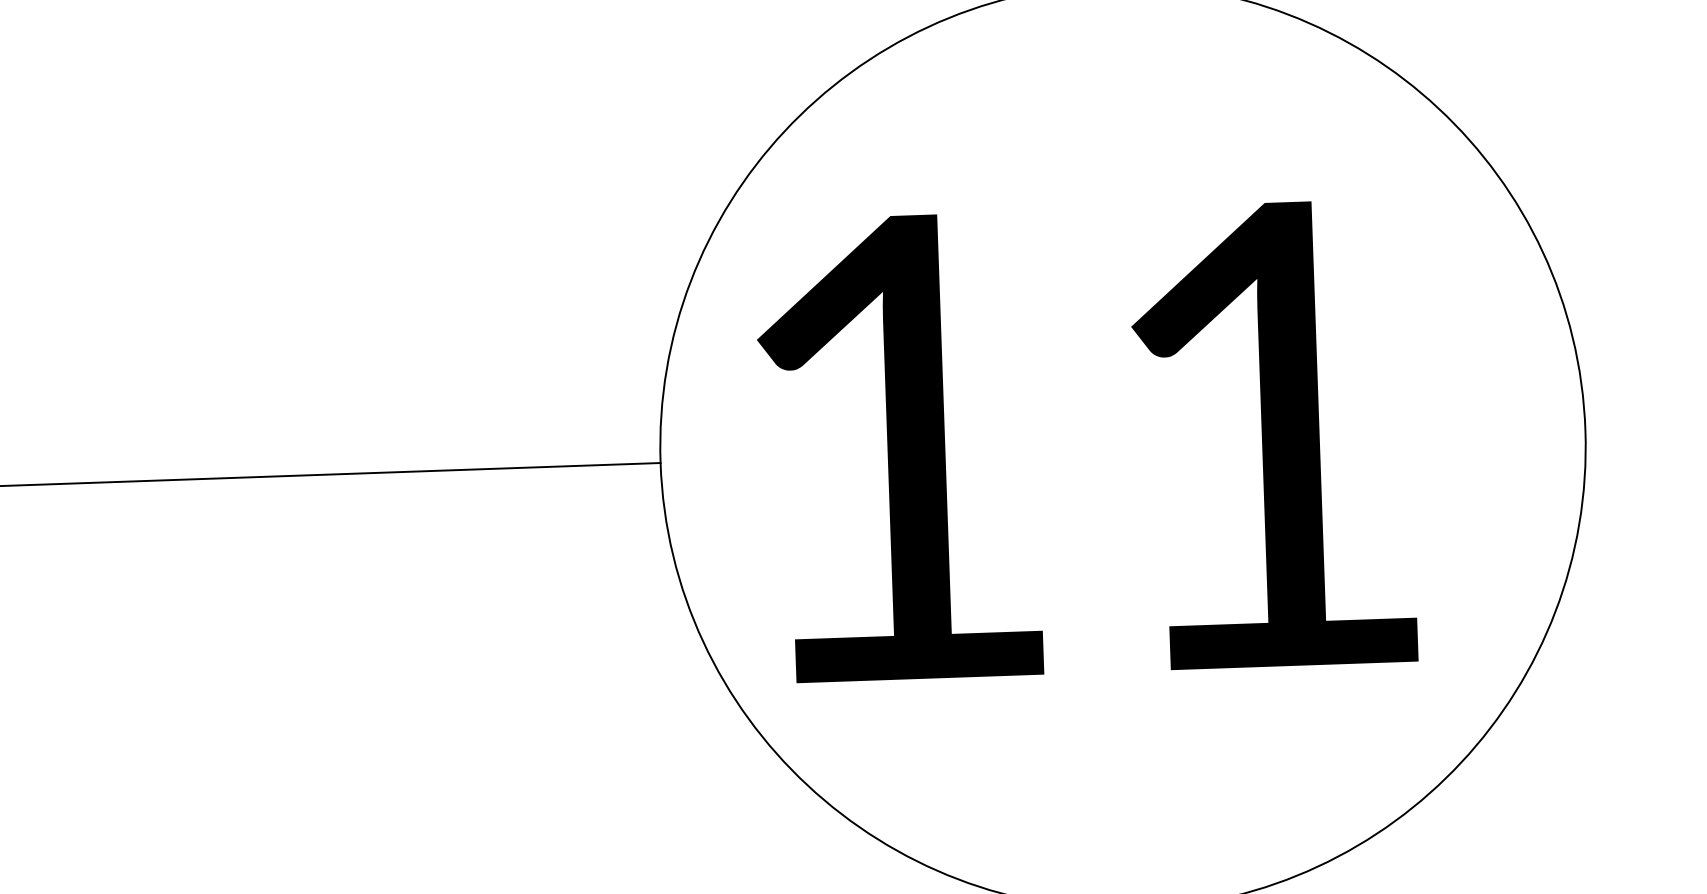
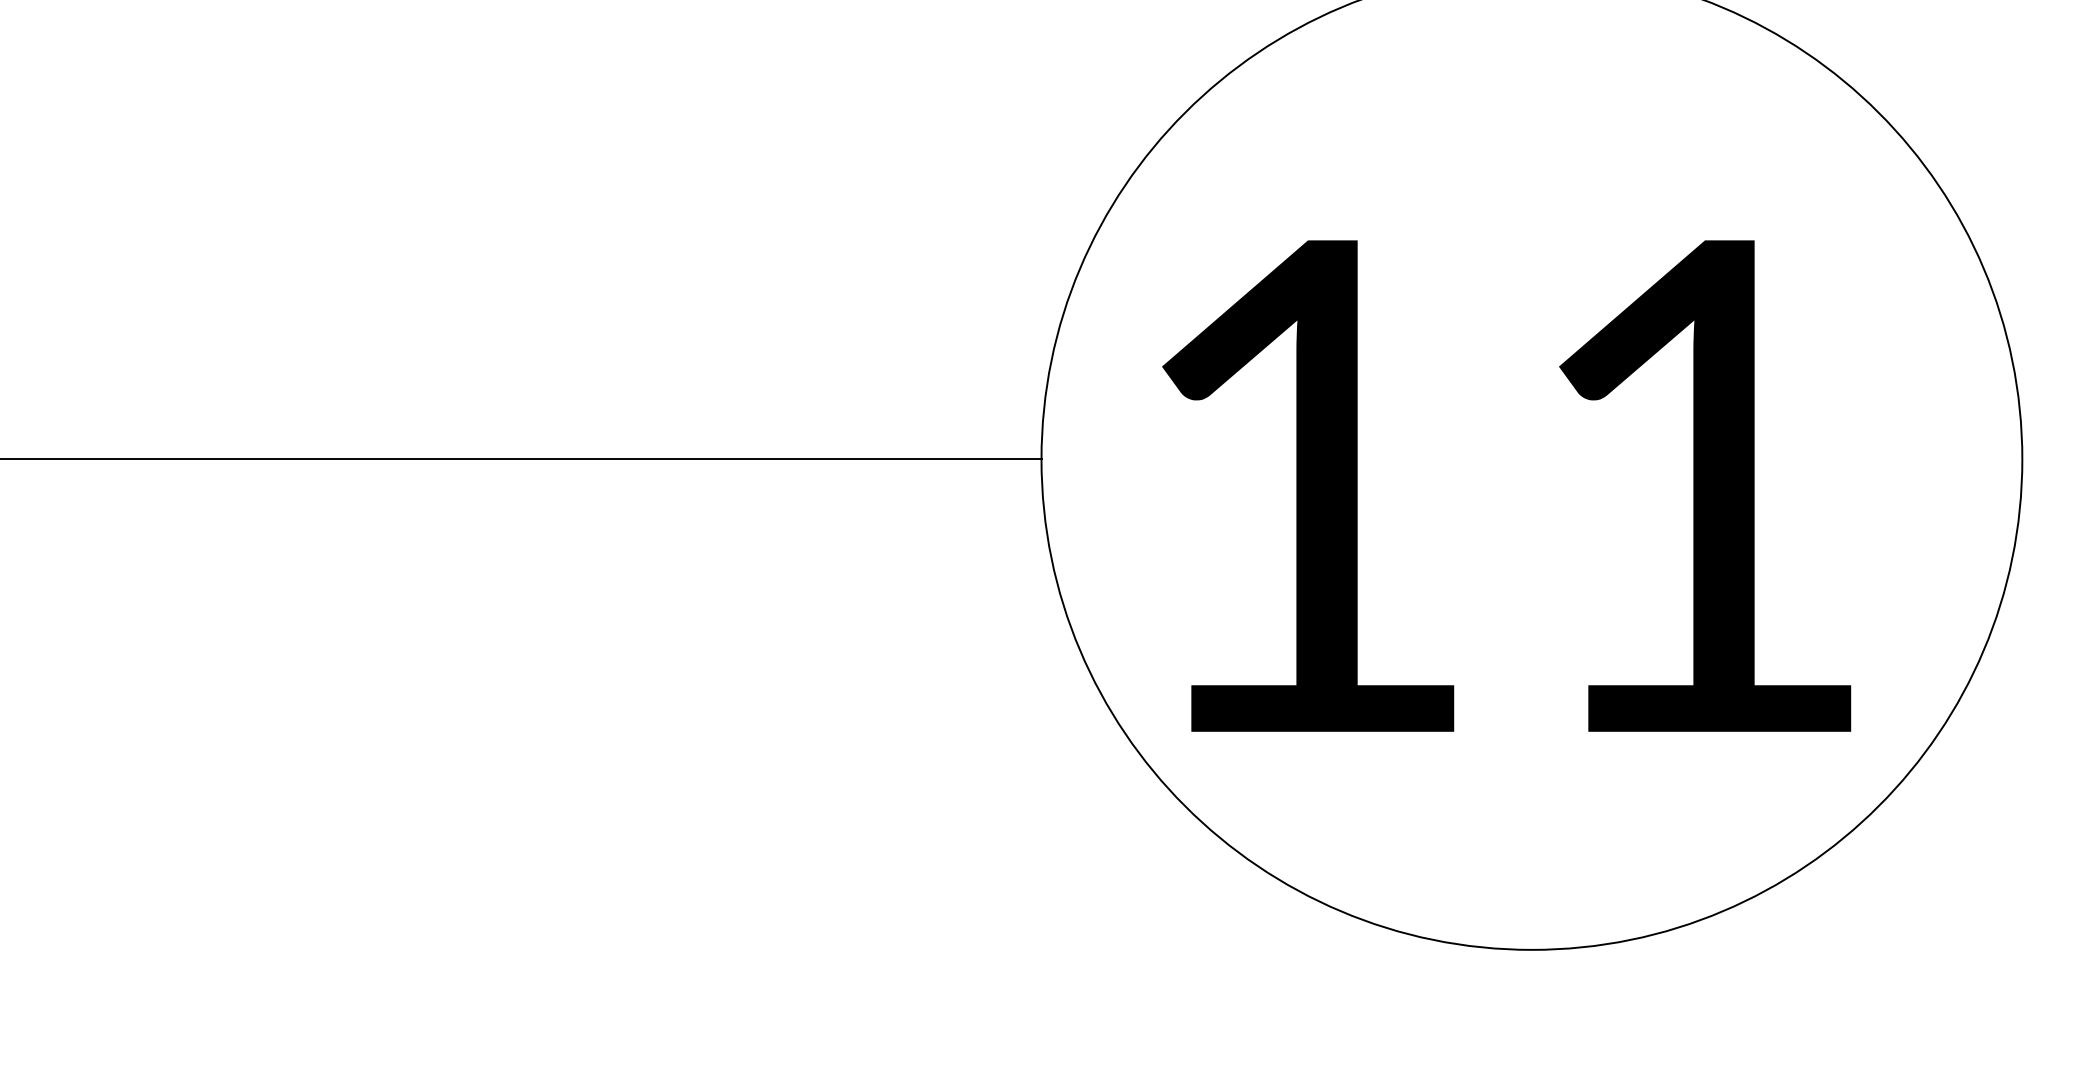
text: (1085, 440) -> (1506, 485), moved

